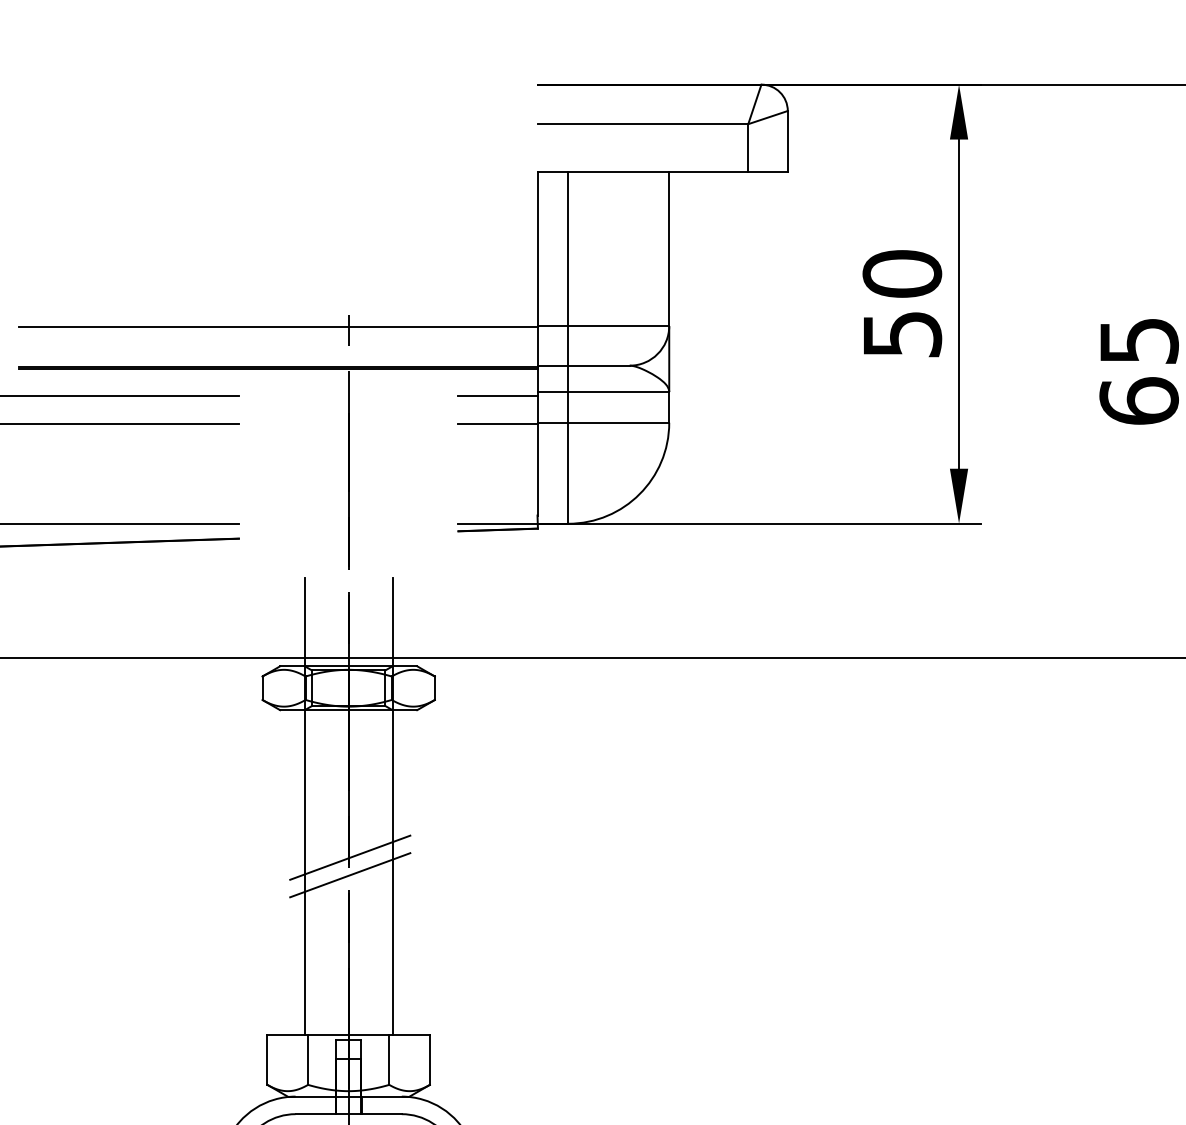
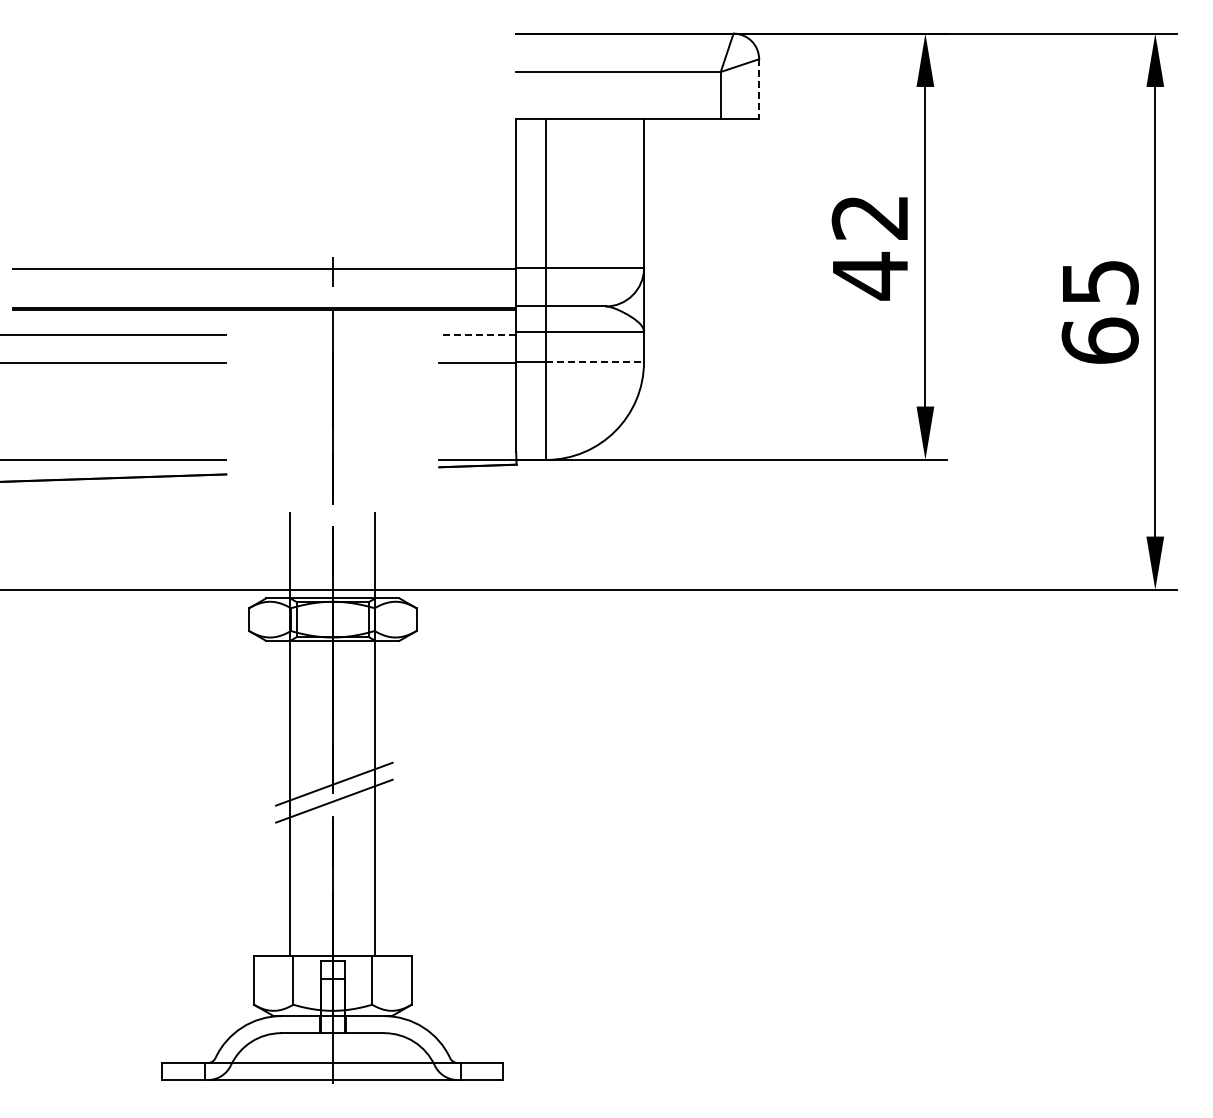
line: (788, 142) -> (759, 89), solid -> dashed
text: (901, 304) -> (869, 247), 50 -> 42
line: (497, 395) -> (477, 335), solid -> dashed
line: (619, 422) -> (595, 361), solid -> dashed

